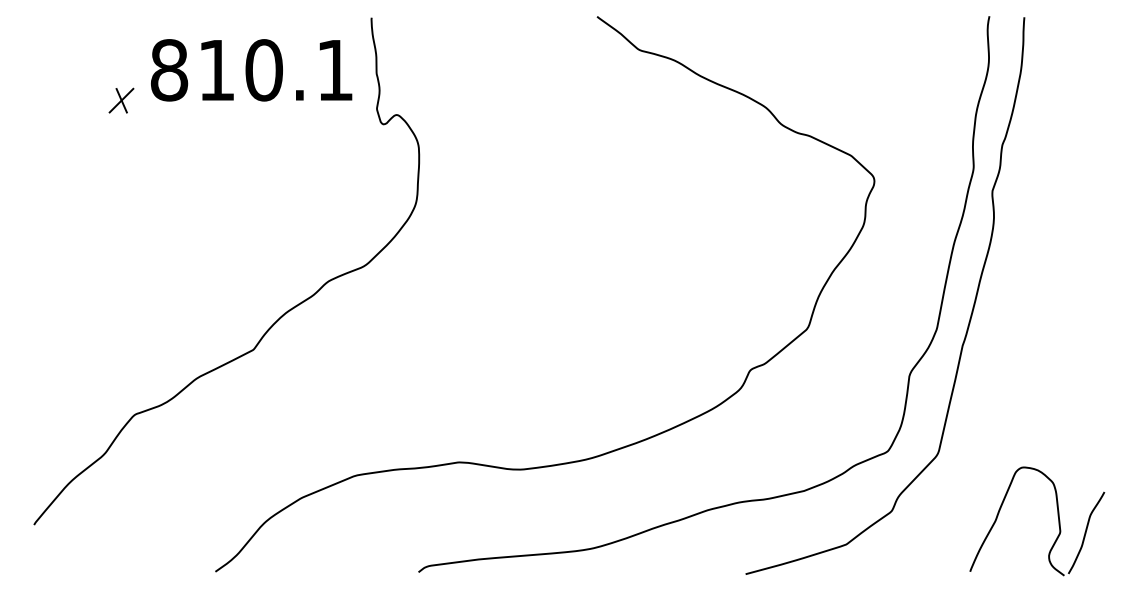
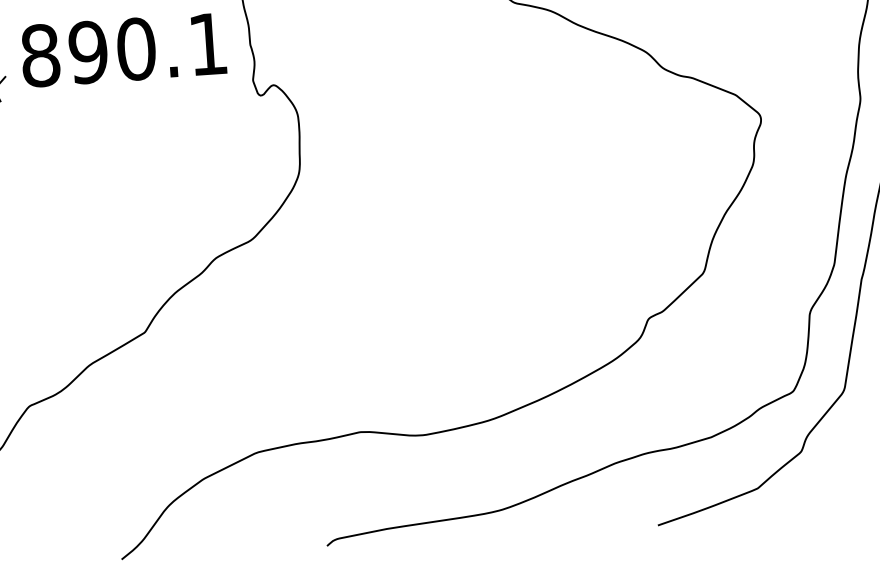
text: (216, 70) -> (88, 52), 810.1 -> 890.1

